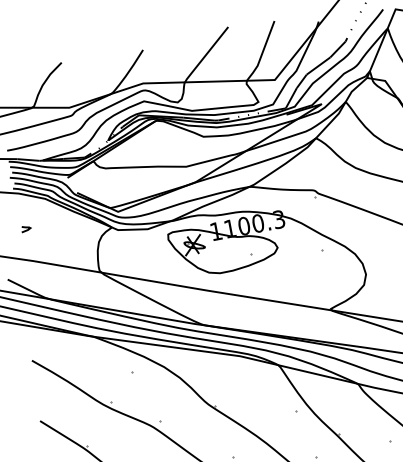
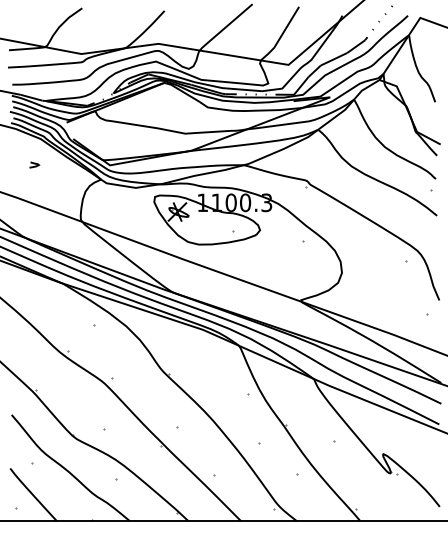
curve: (26, 228) -> (34, 164), moved

